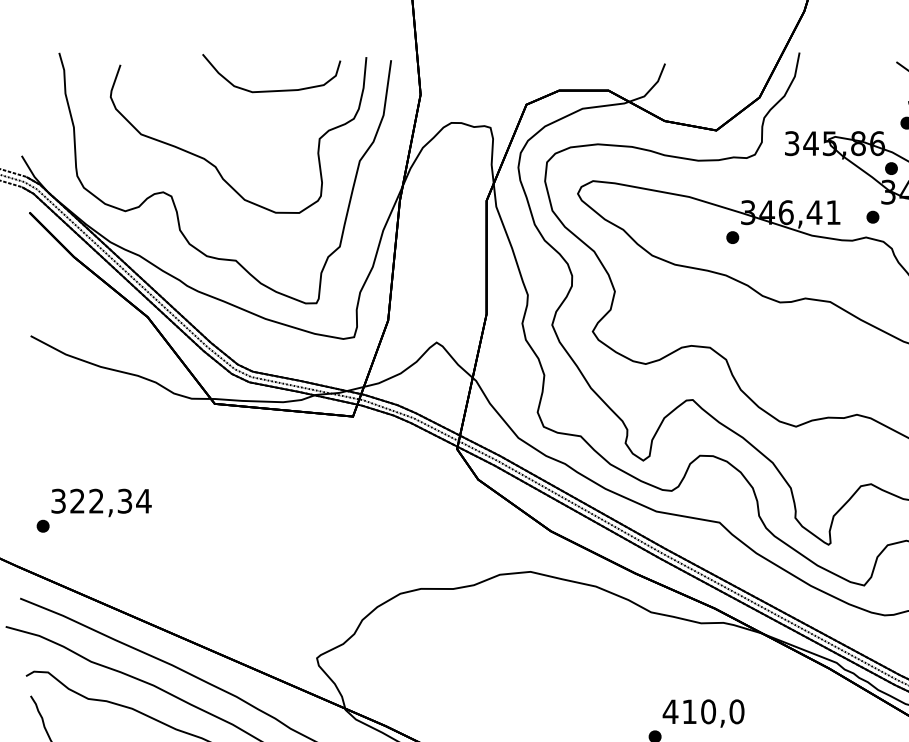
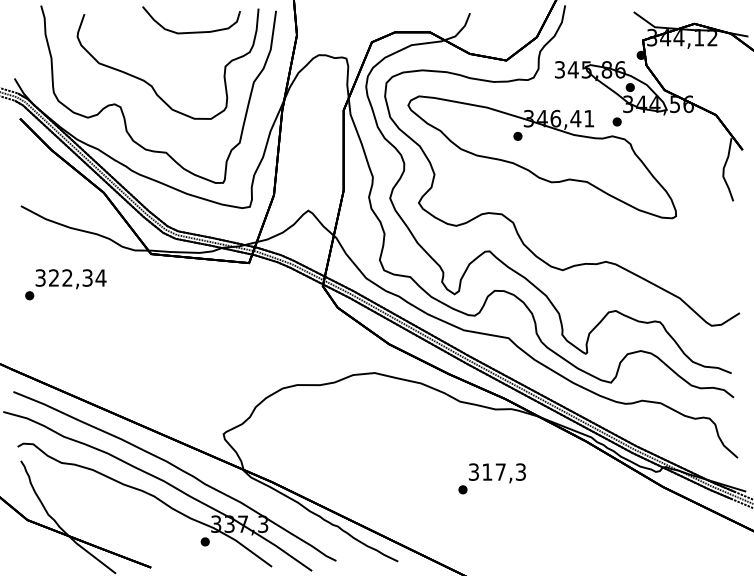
text: (93, 510) -> (65, 284), moved
text: (703, 710) -> (497, 471), 410,0 -> 317,3

